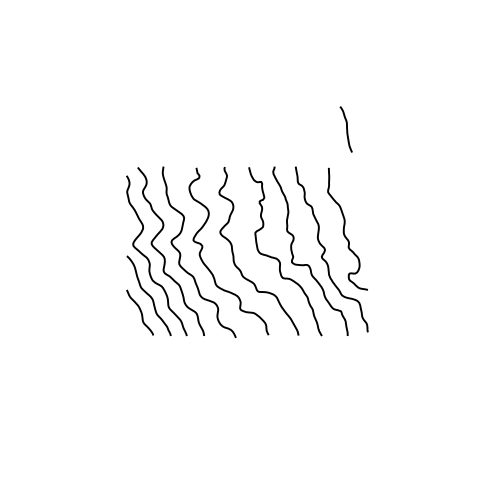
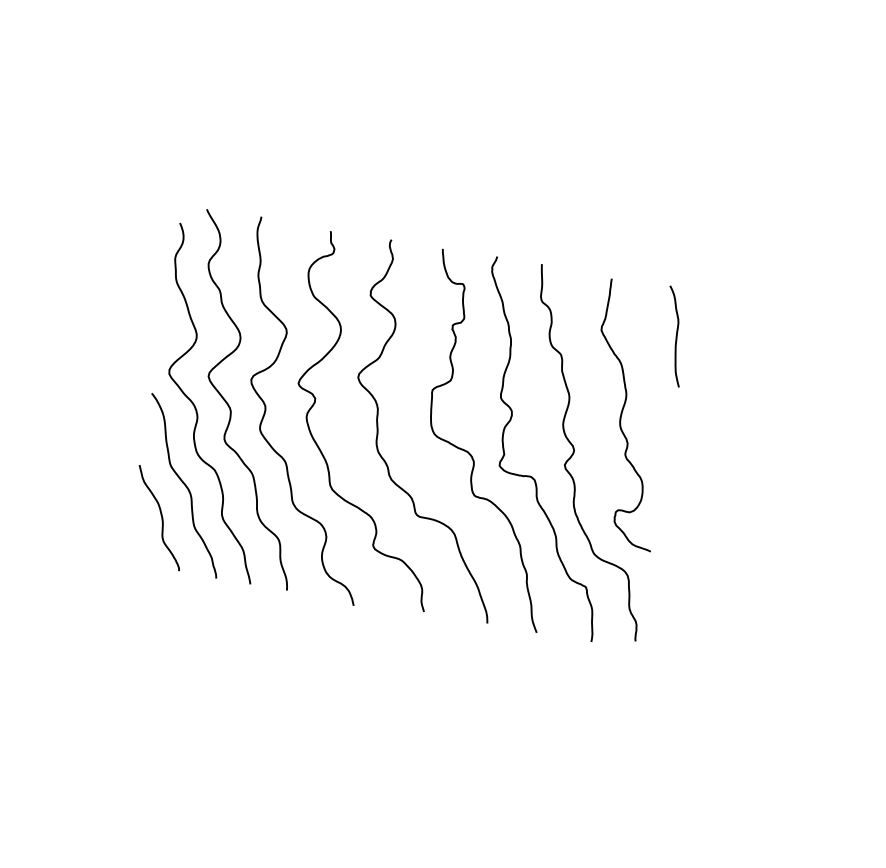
curve: (346, 129) -> (675, 336), moved

